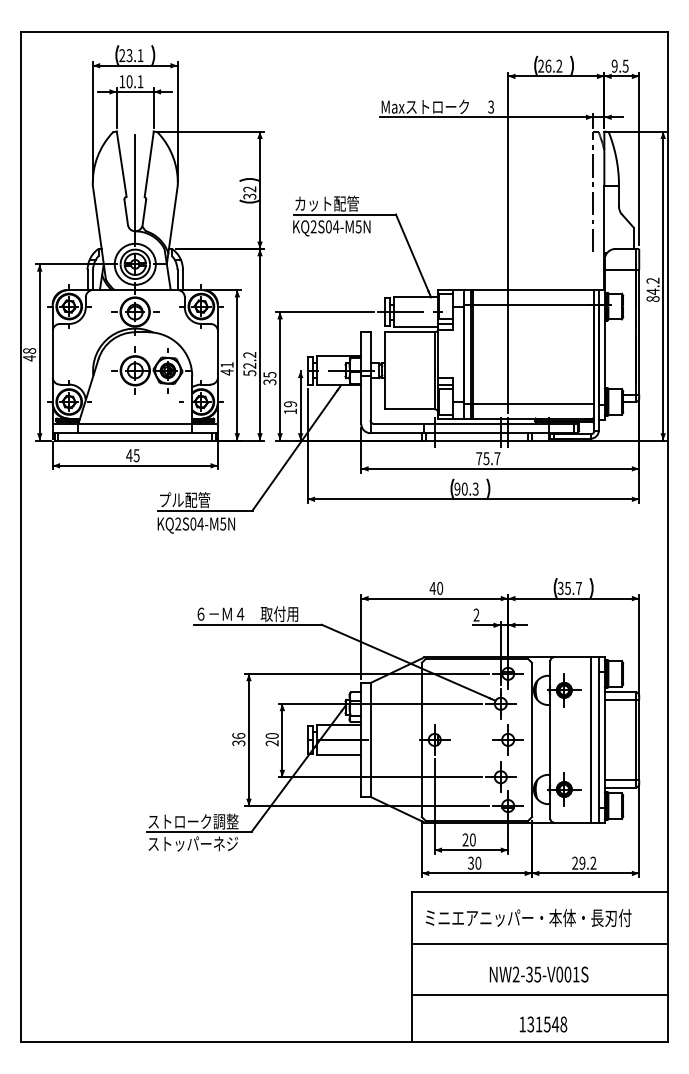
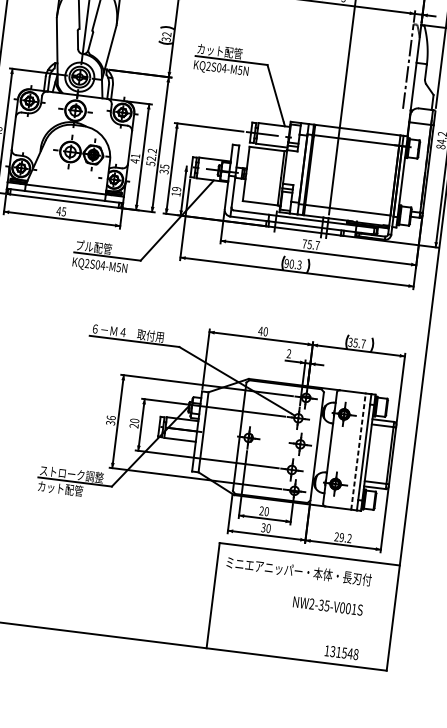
line: (590, 739) -> (358, 451), solid -> dashed
text: (193, 843) -> (69, 489), ストッパーネジ -> カット配管
line: (540, 943) -> (305, 590), removed
text: (538, 974) -> (327, 606), moved
line: (540, 994) -> (300, 626), removed
text: (543, 1024) -> (341, 652), moved

